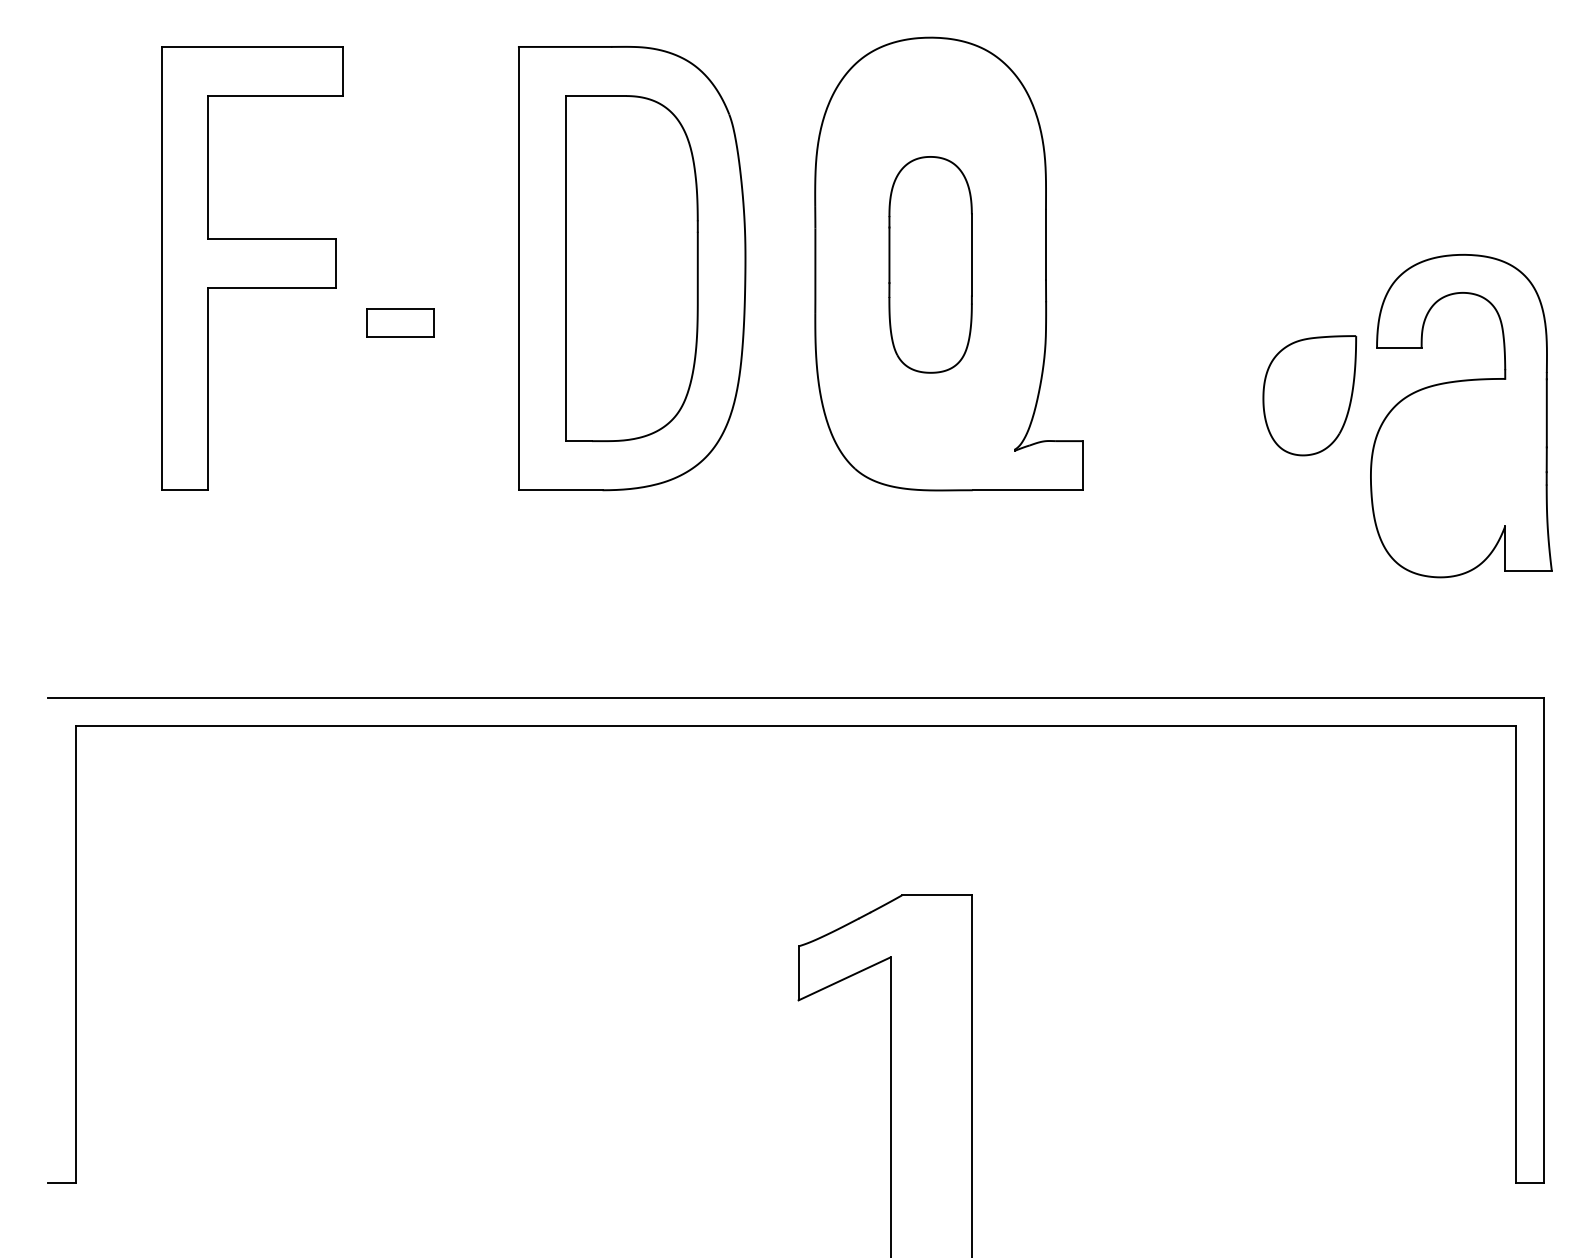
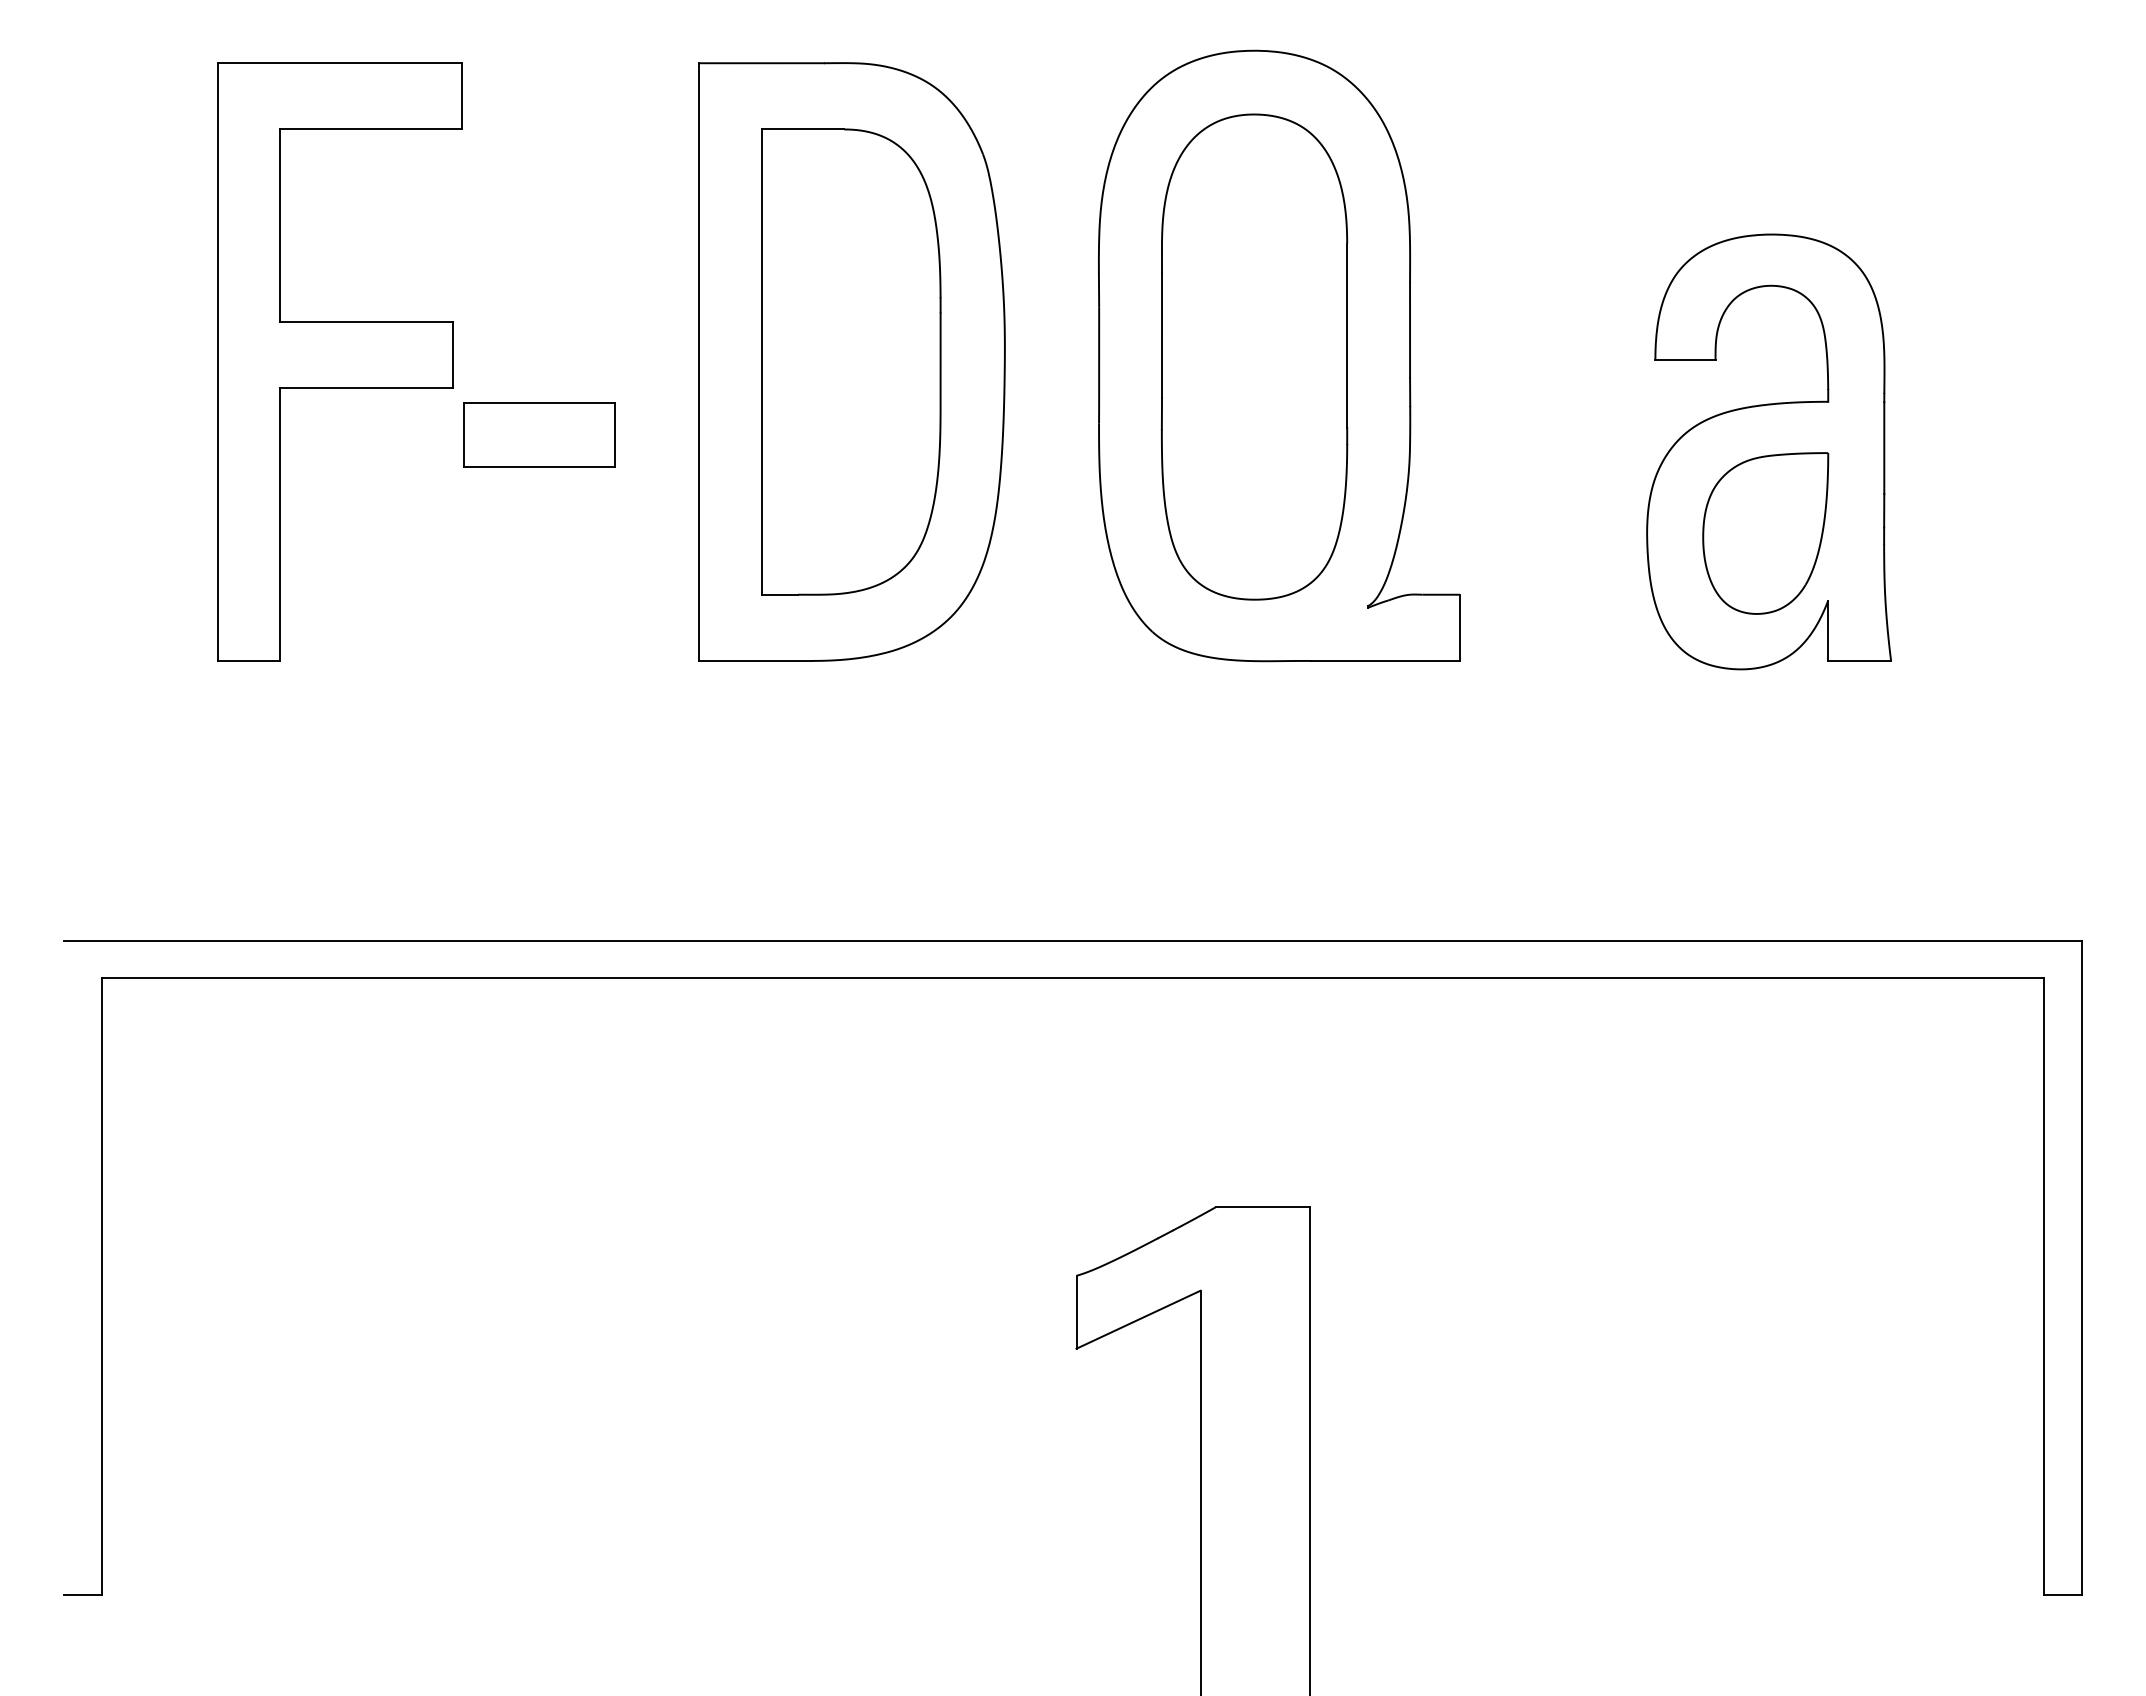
part: (930, 264) -> (1254, 356), size x1.67
part: (400, 322) -> (539, 434), size x1.67
part: (1460, 415) -> (1768, 451), moved

